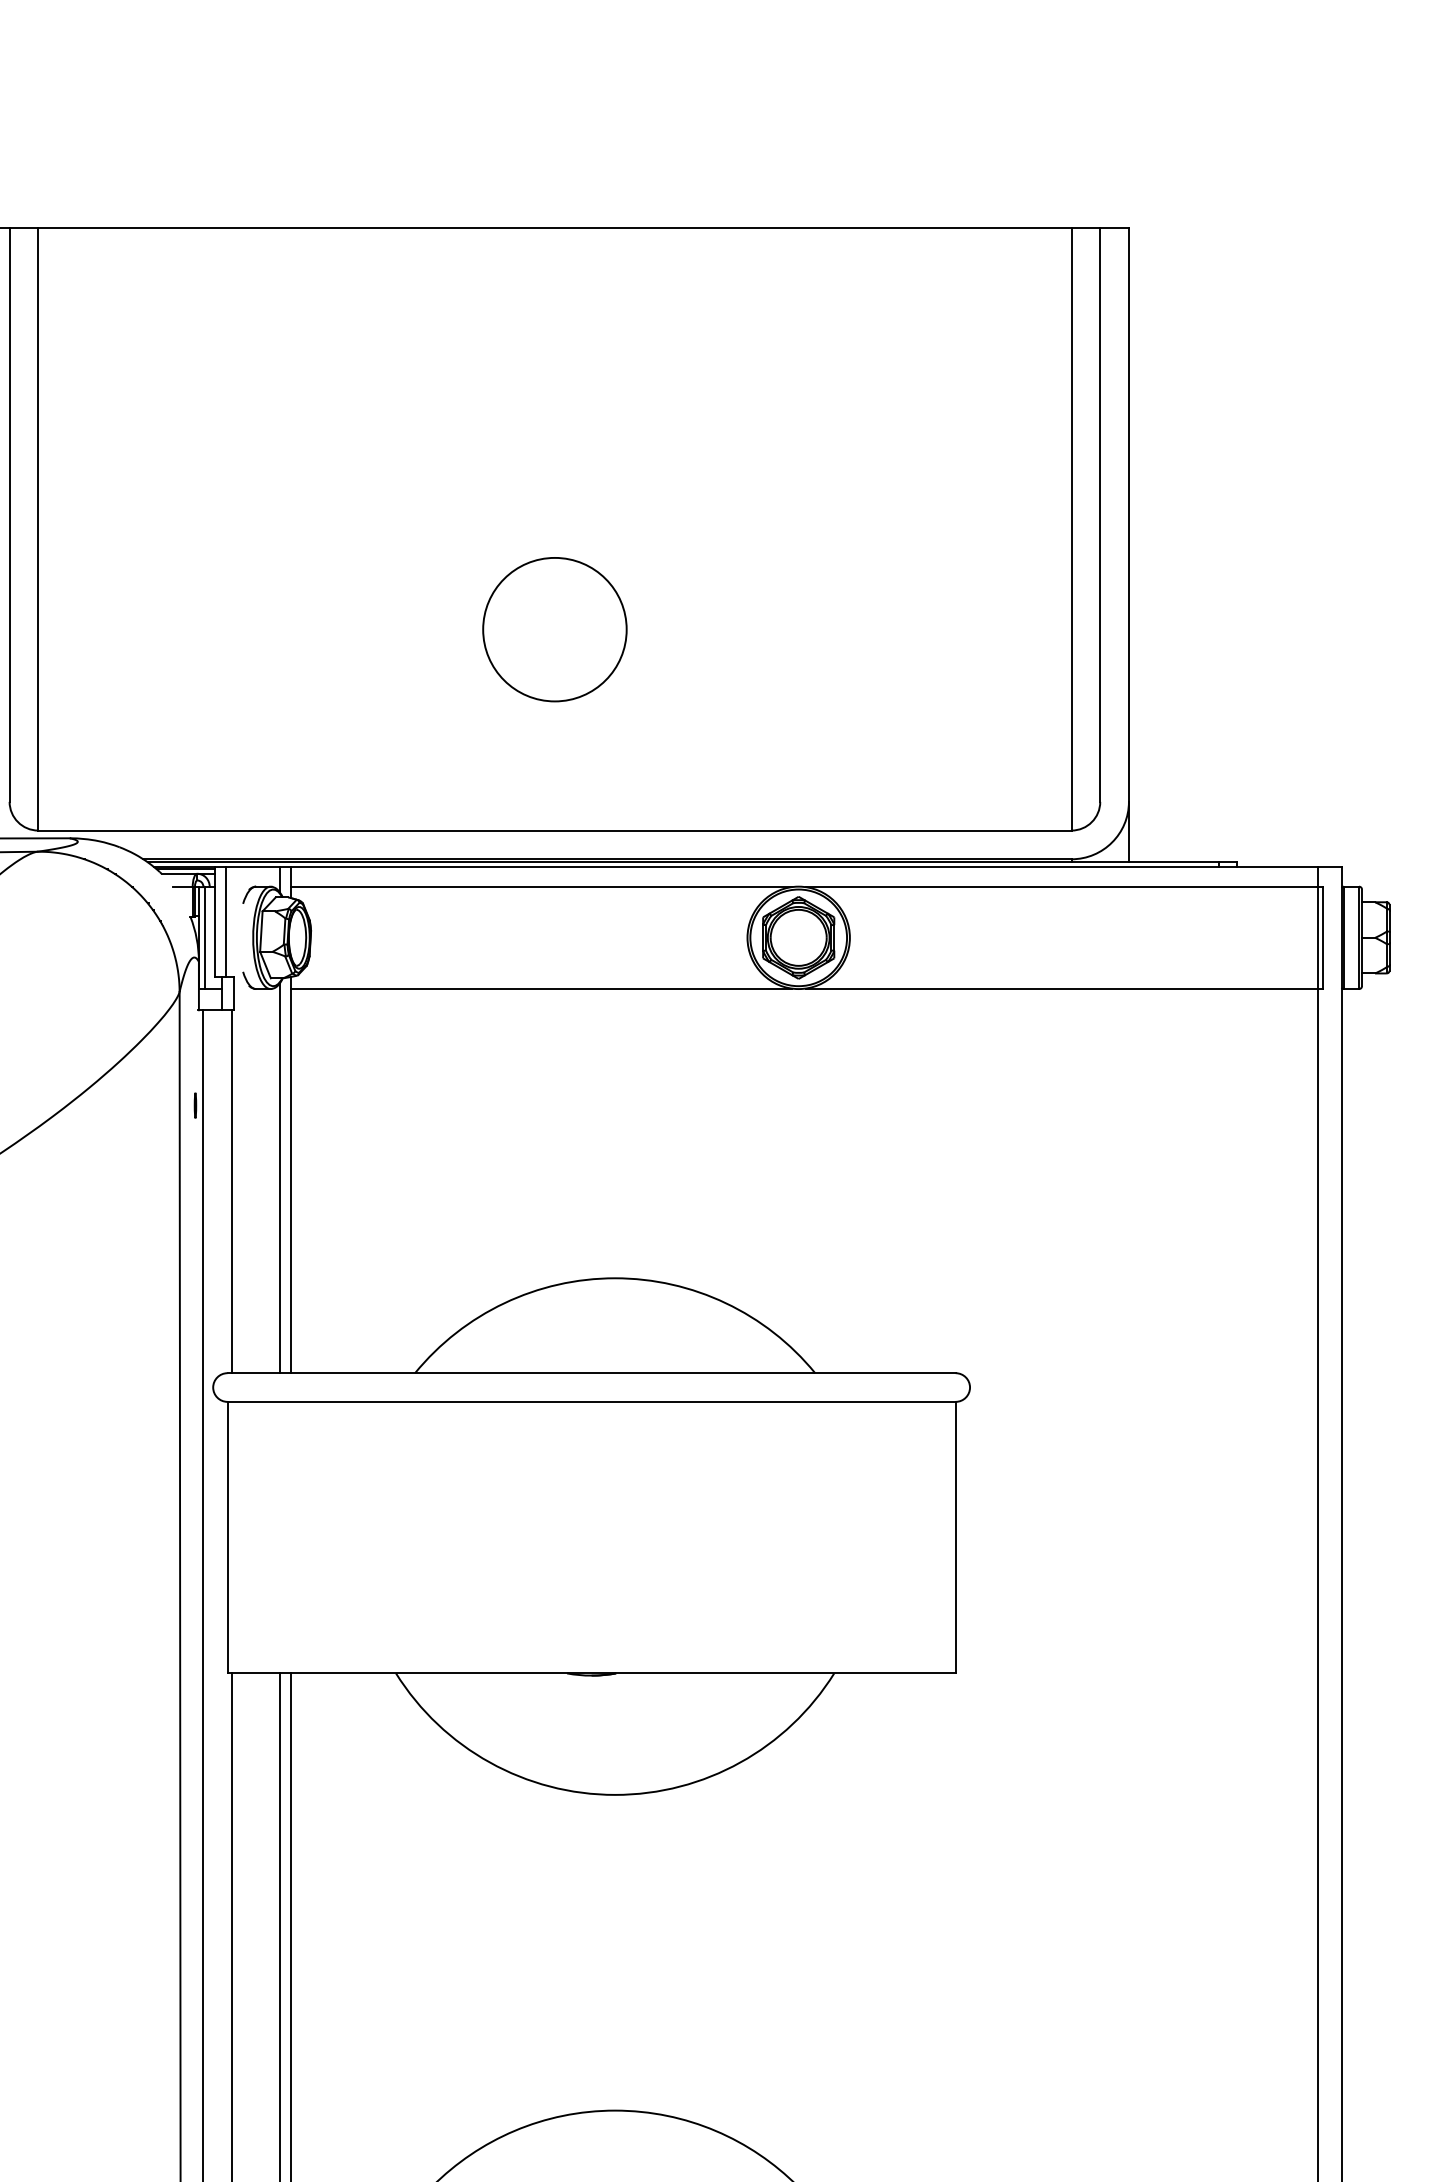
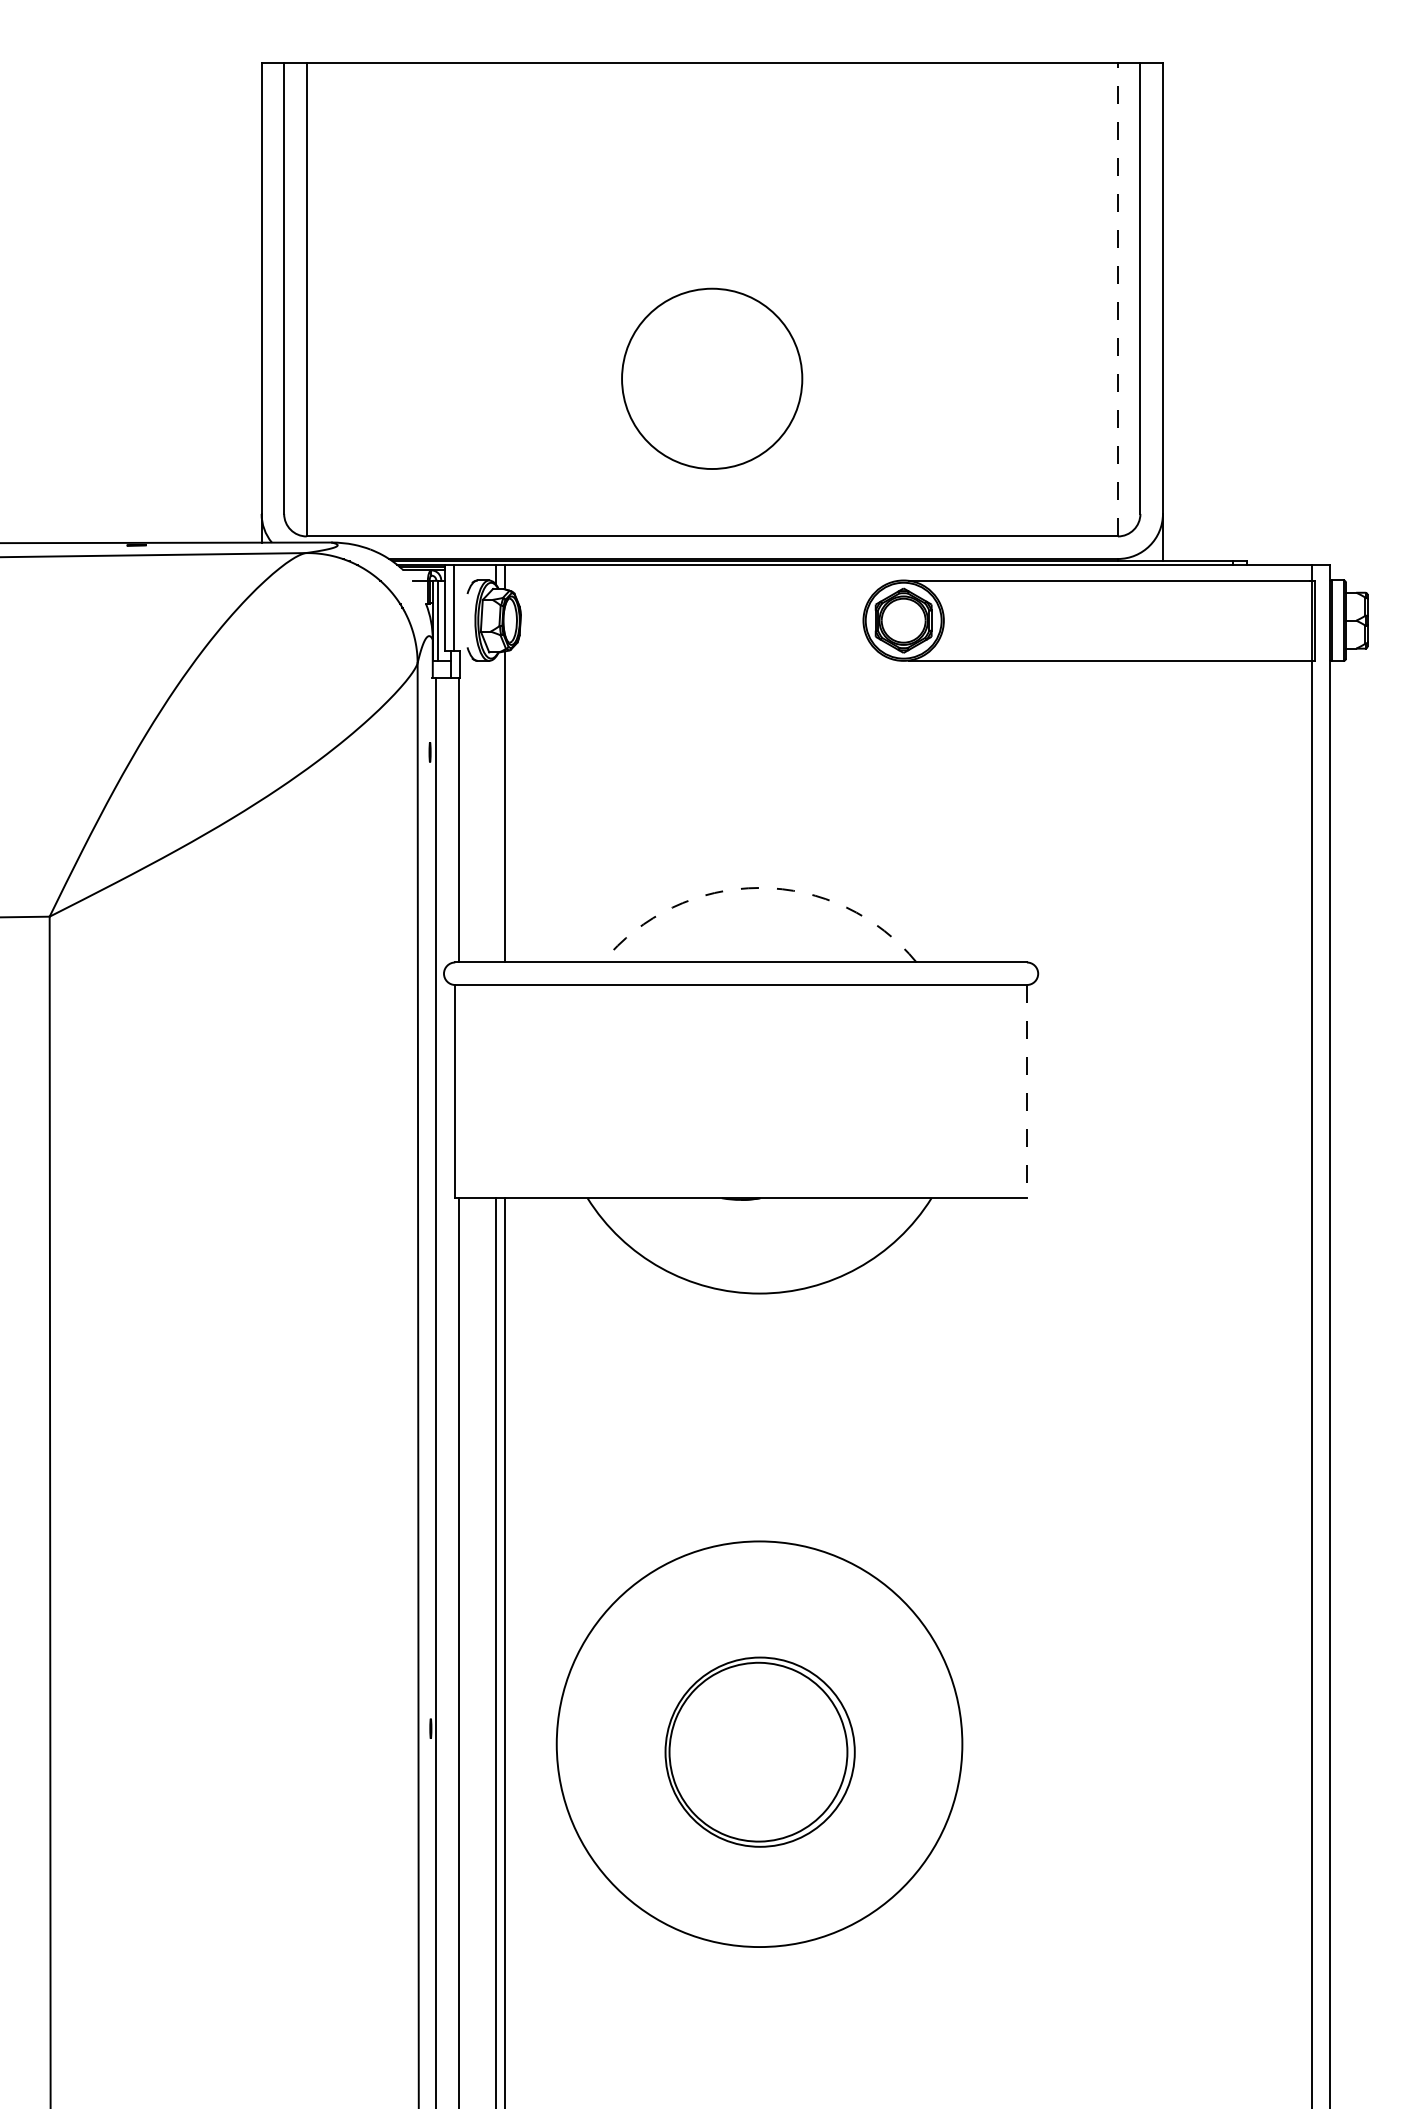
line: (1071, 528) -> (1117, 299), solid -> dashed
circle: (555, 629) -> (712, 378), size x1.6
line: (541, 886) -> (701, 580), removed
line: (541, 988) -> (701, 660), removed
line: (280, 1178) -> (496, 809), removed
arc: (615, 1277) -> (759, 887), solid -> dashed
line: (955, 1537) -> (1026, 1091), solid -> dashed

